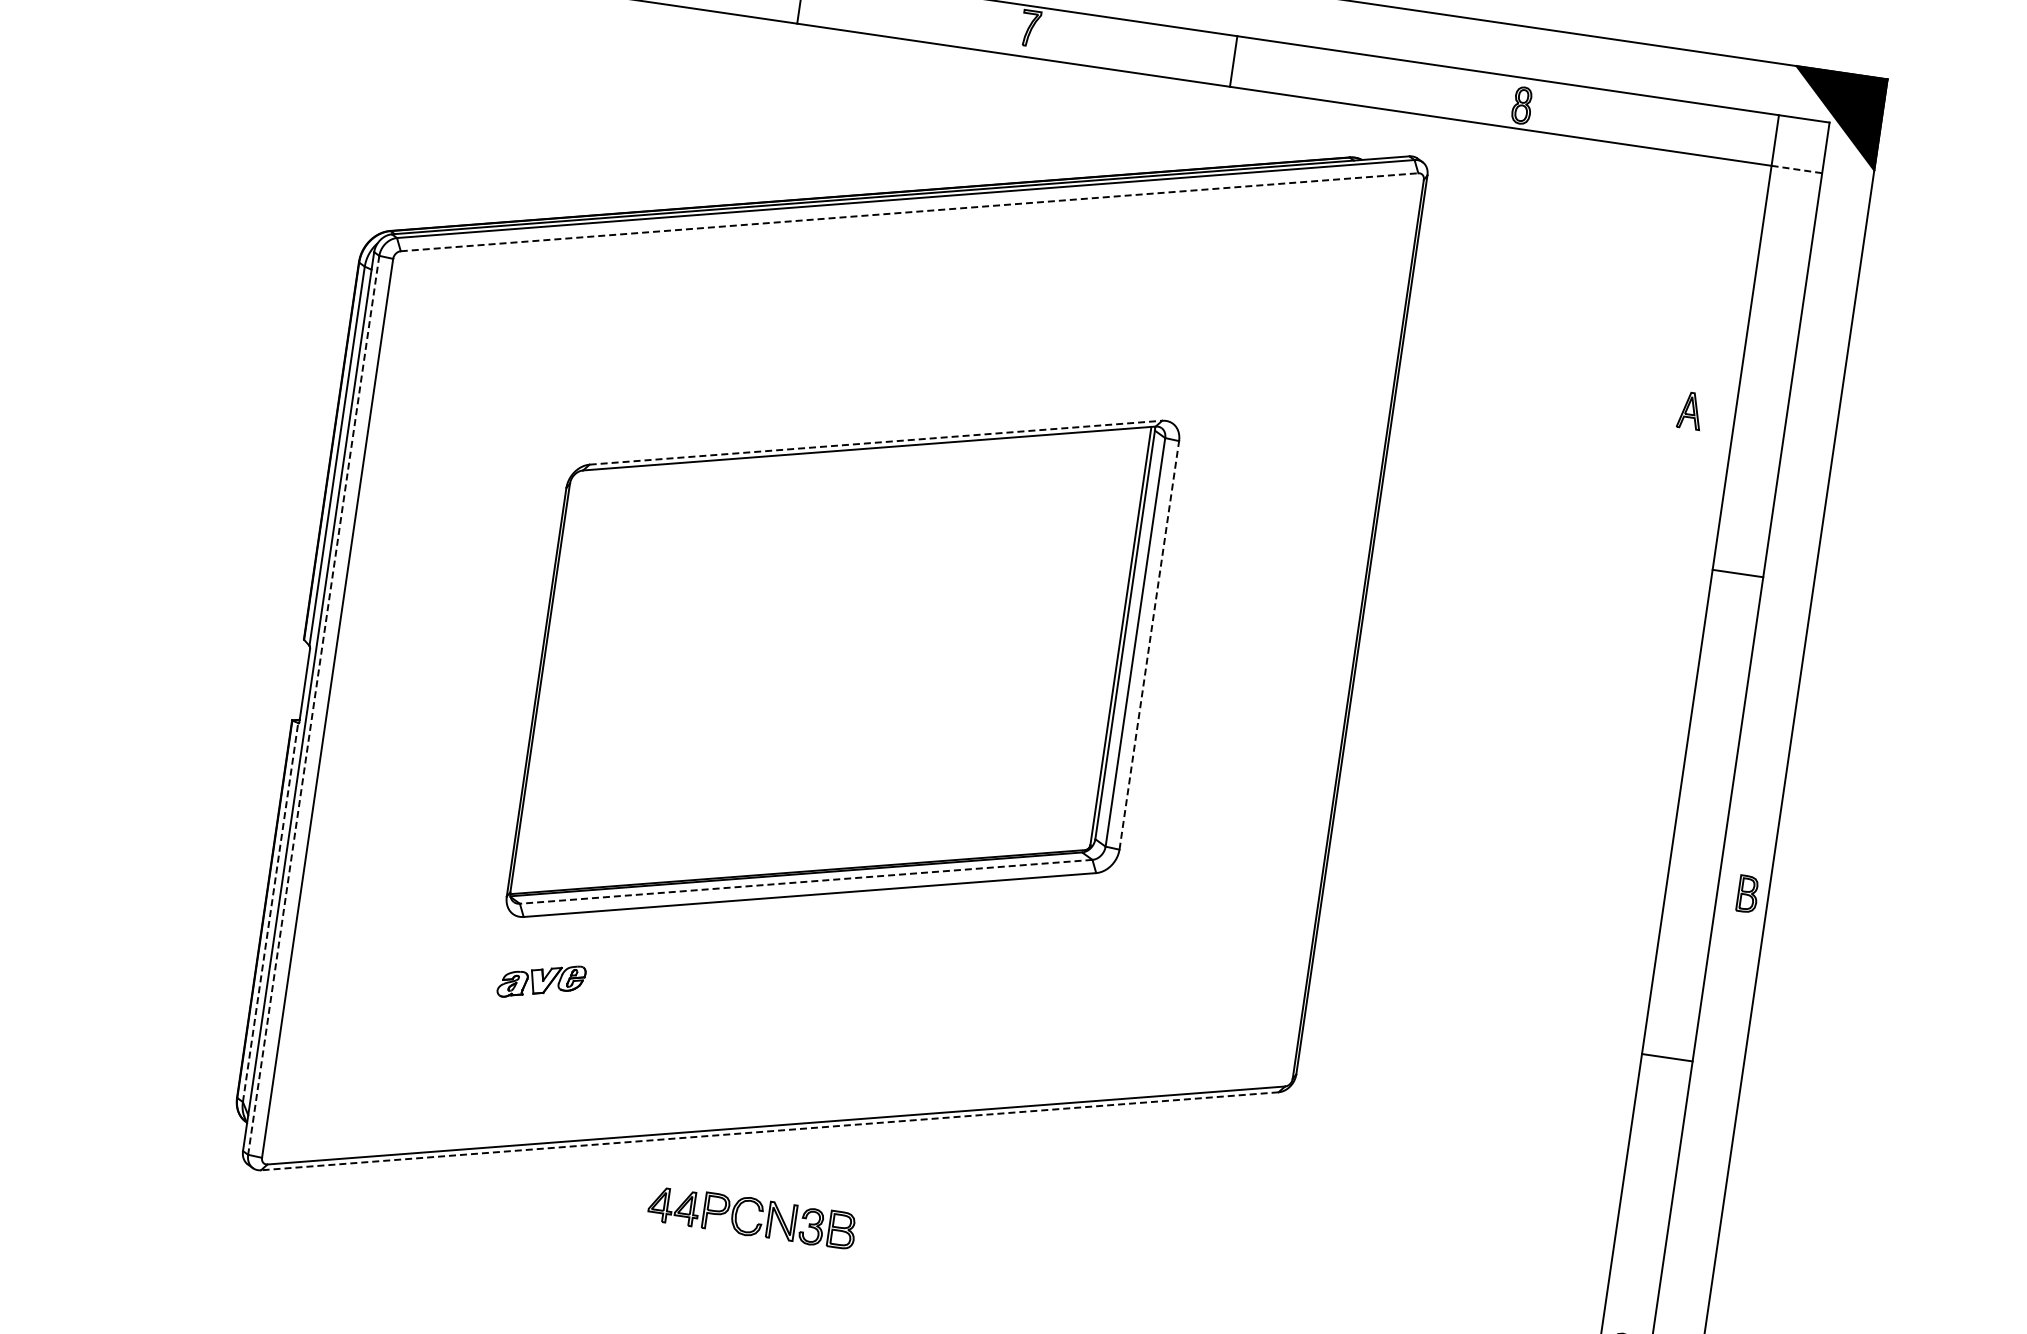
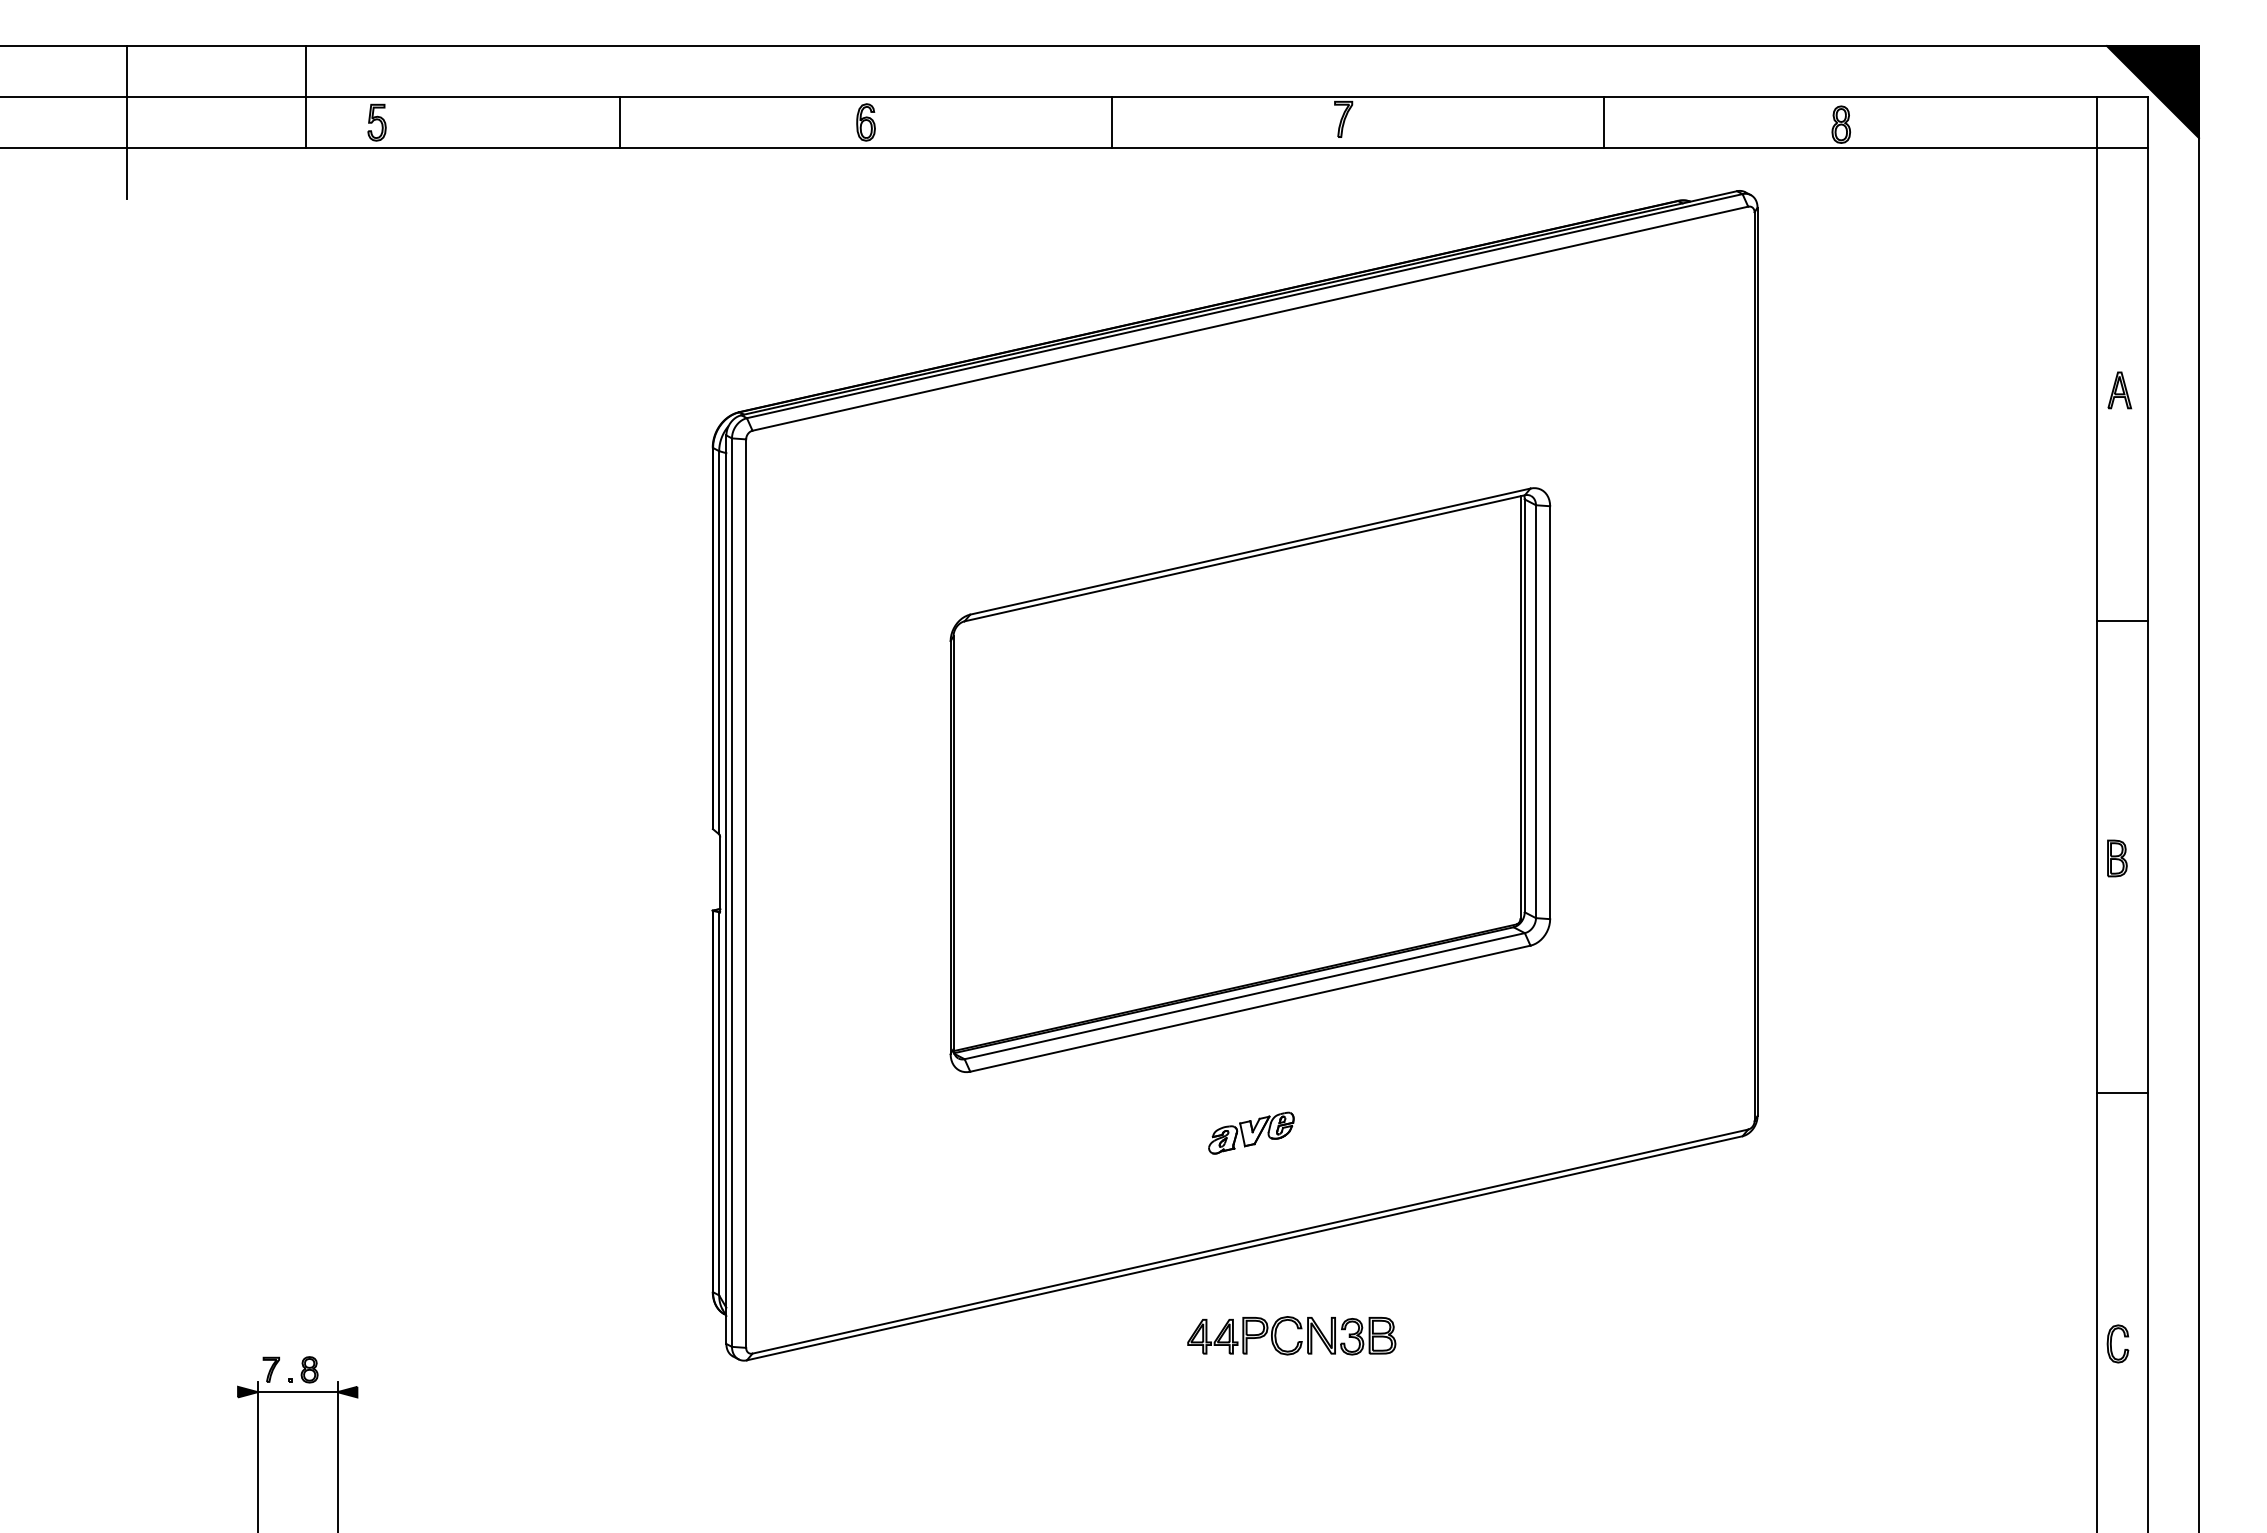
line: (1233, 61) -> (1604, 122), moved
line: (1797, 169) -> (2122, 148), dashed -> solid
line: (909, 212) -> (1250, 318), dashed -> solid
part: (1690, 410) -> (2119, 390), moved
line: (876, 442) -> (1250, 551), dashed -> solid
line: (1737, 573) -> (2121, 620), moved
line: (1149, 645) -> (1550, 712), dashed -> solid
line: (313, 706) -> (731, 893), dashed -> solid
line: (805, 882) -> (1244, 996), dashed -> solid
part: (1748, 894) -> (2117, 858), moved
line: (270, 912) -> (719, 1103), dashed -> solid
part: (541, 981) -> (1251, 1132), moved
line: (1666, 1057) -> (2121, 1092), moved
line: (769, 1131) -> (1244, 1248), dashed -> solid
part: (758, 1211) -> (1297, 1329), moved

